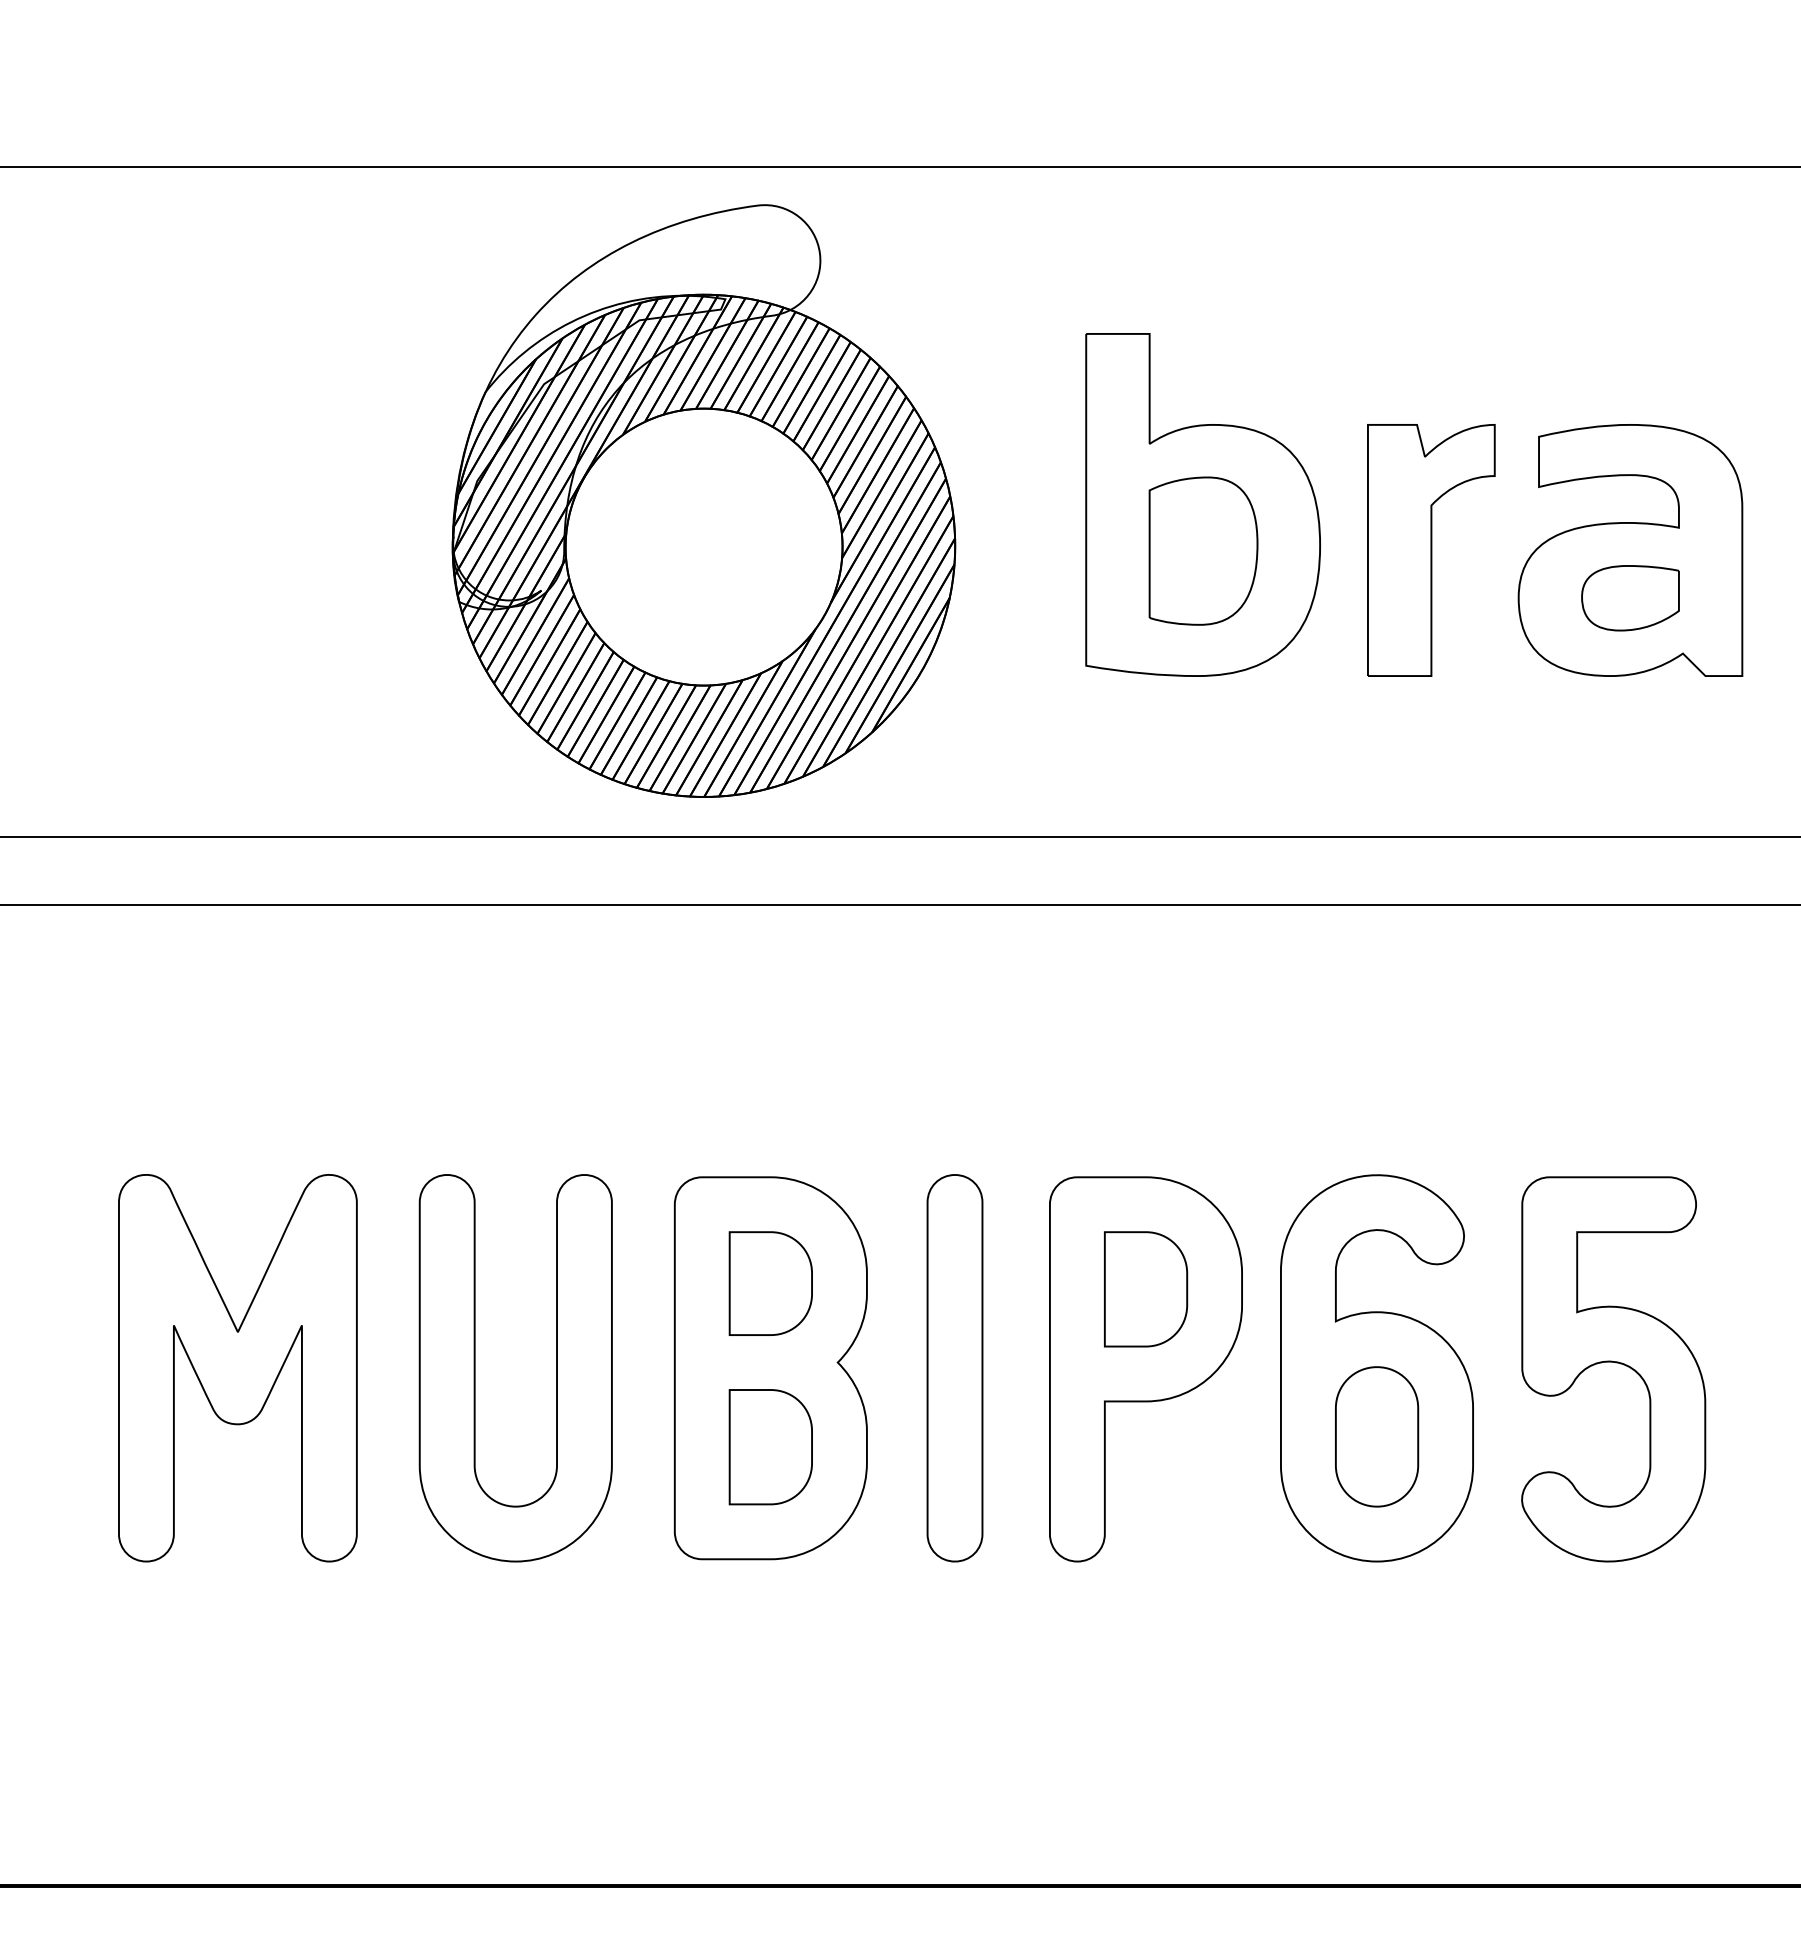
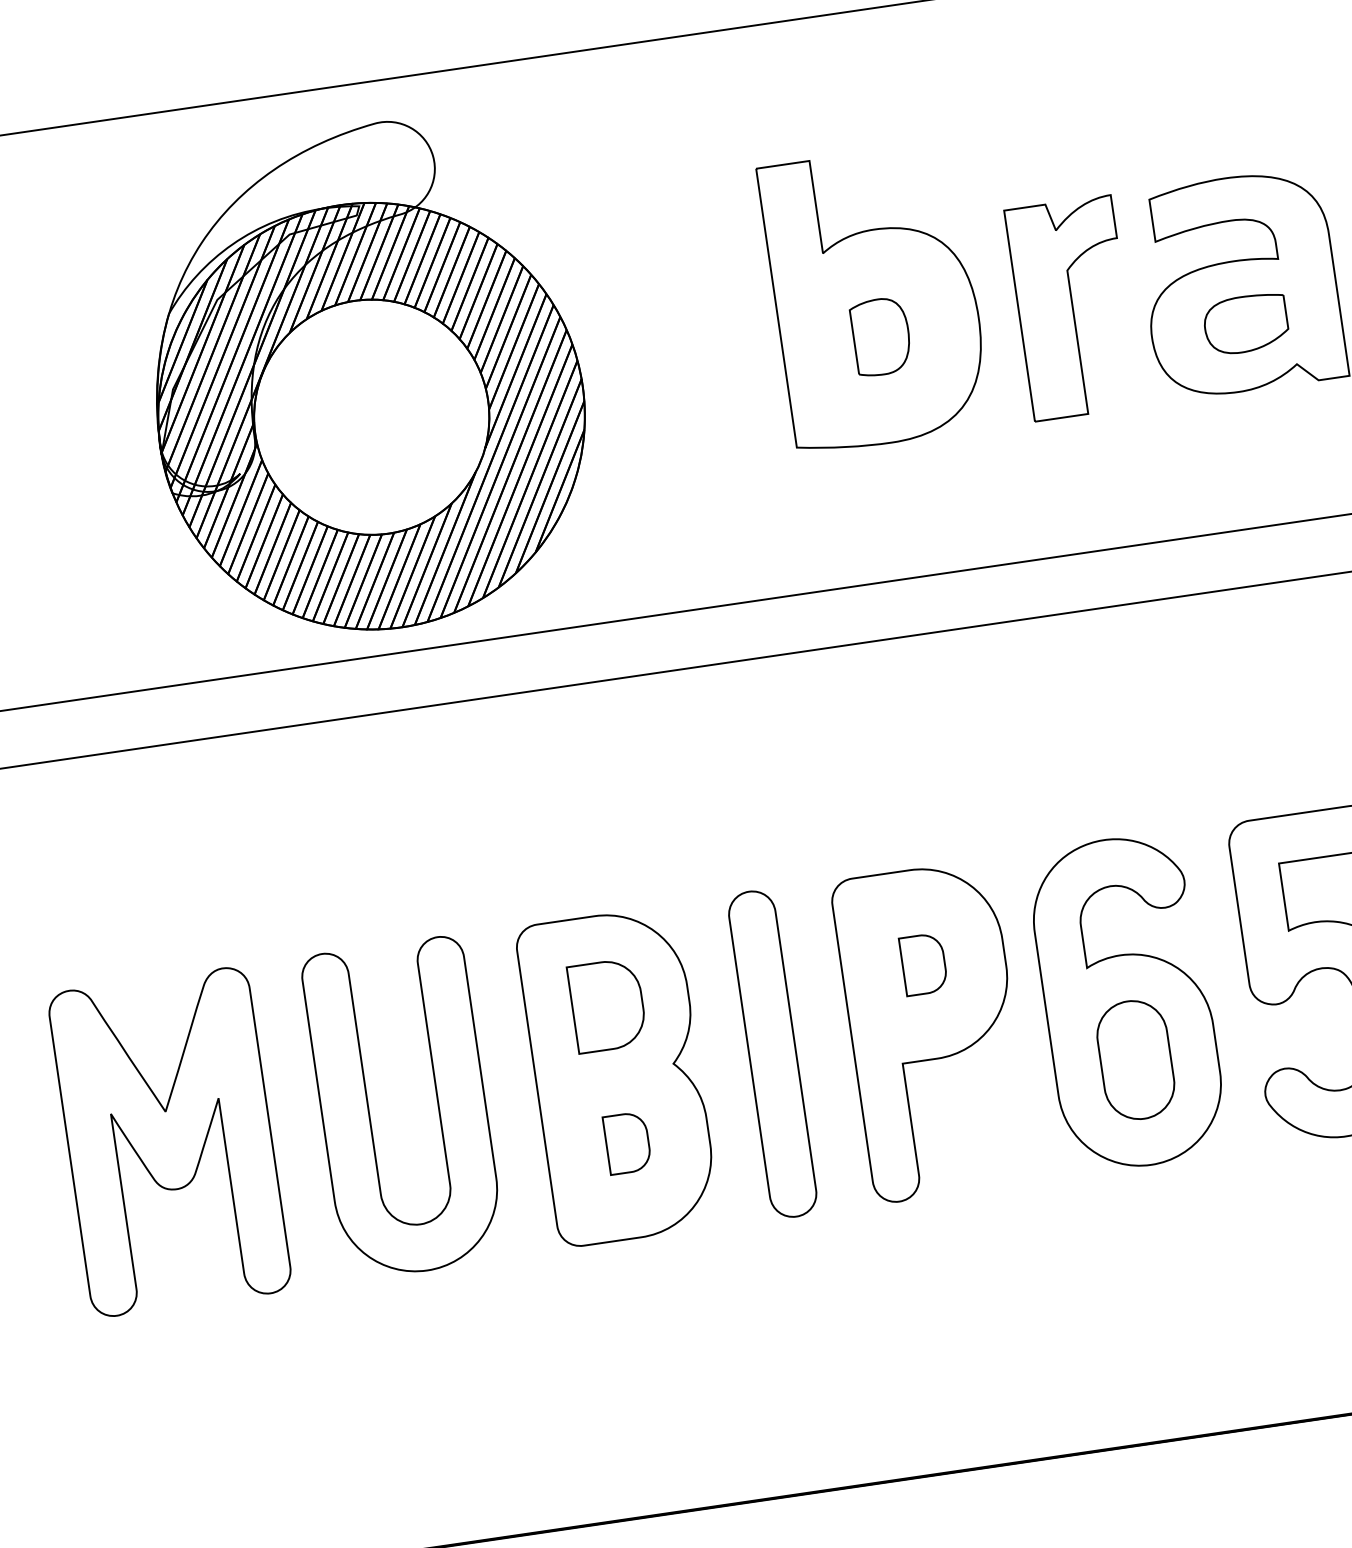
part: (703, 500) -> (365, 378), moved
part: (1203, 550) -> (881, 336), size x0.6
part: (1146, 1289) -> (924, 964), size x0.6
part: (770, 1447) -> (627, 1143), size x0.6

